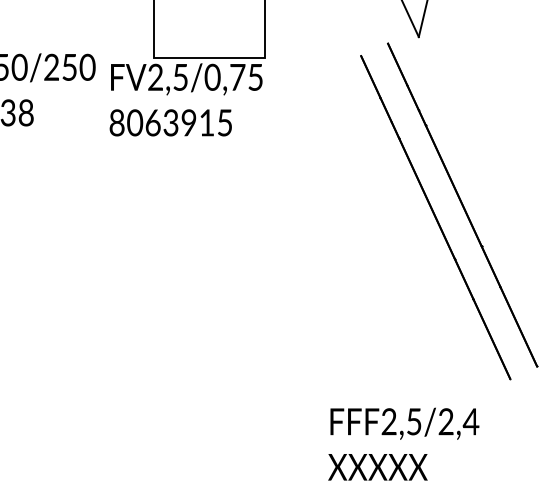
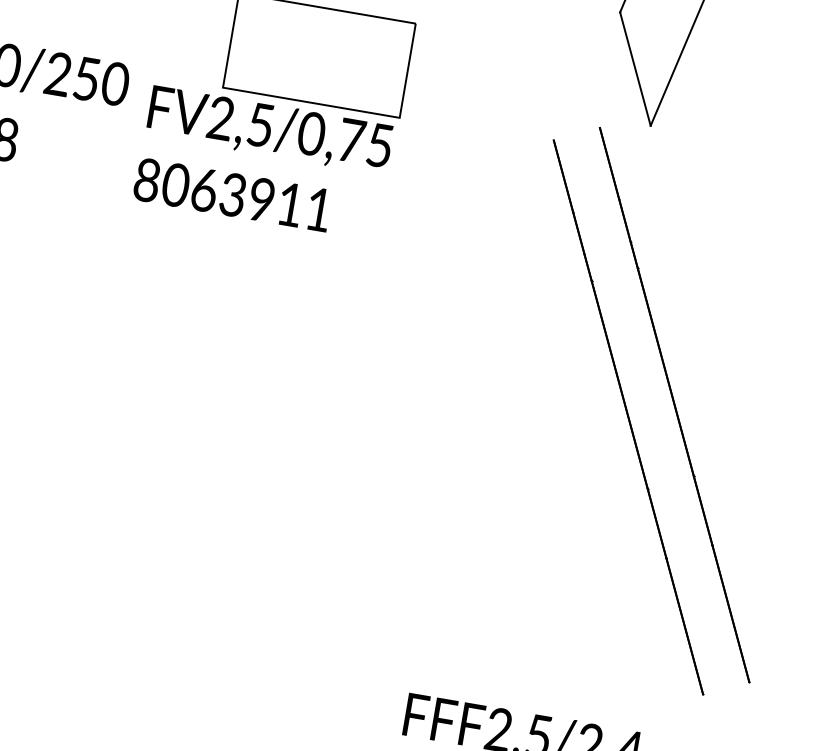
text: (224, 122) -> (318, 208), 8063915 -> 8063911

